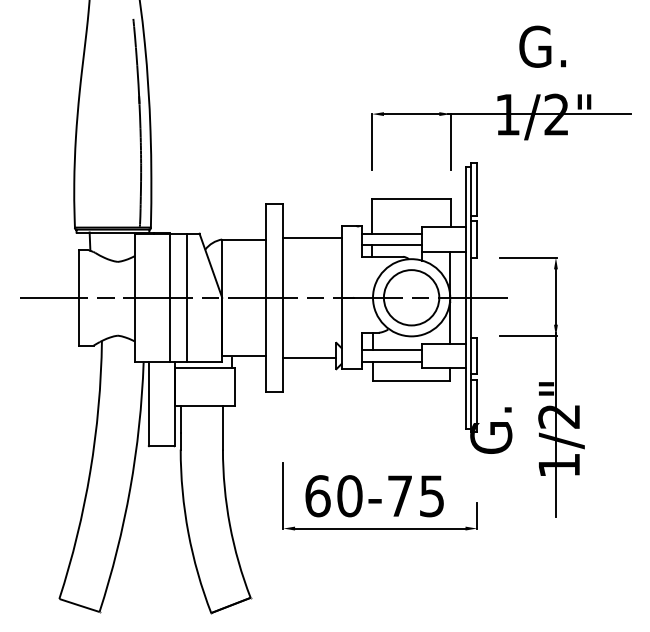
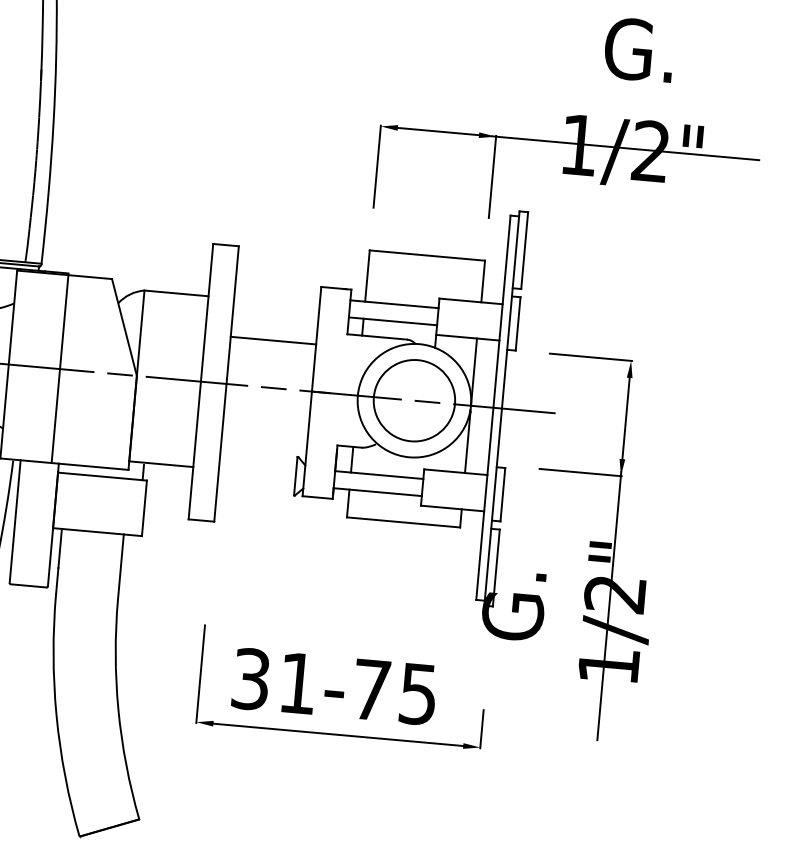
line: (312, 237) -> (273, 340), moved
line: (187, 297) -> (86, 371), removed
line: (309, 357) -> (256, 474), removed
text: (333, 496) -> (273, 681), 60-75 -> 31-75

